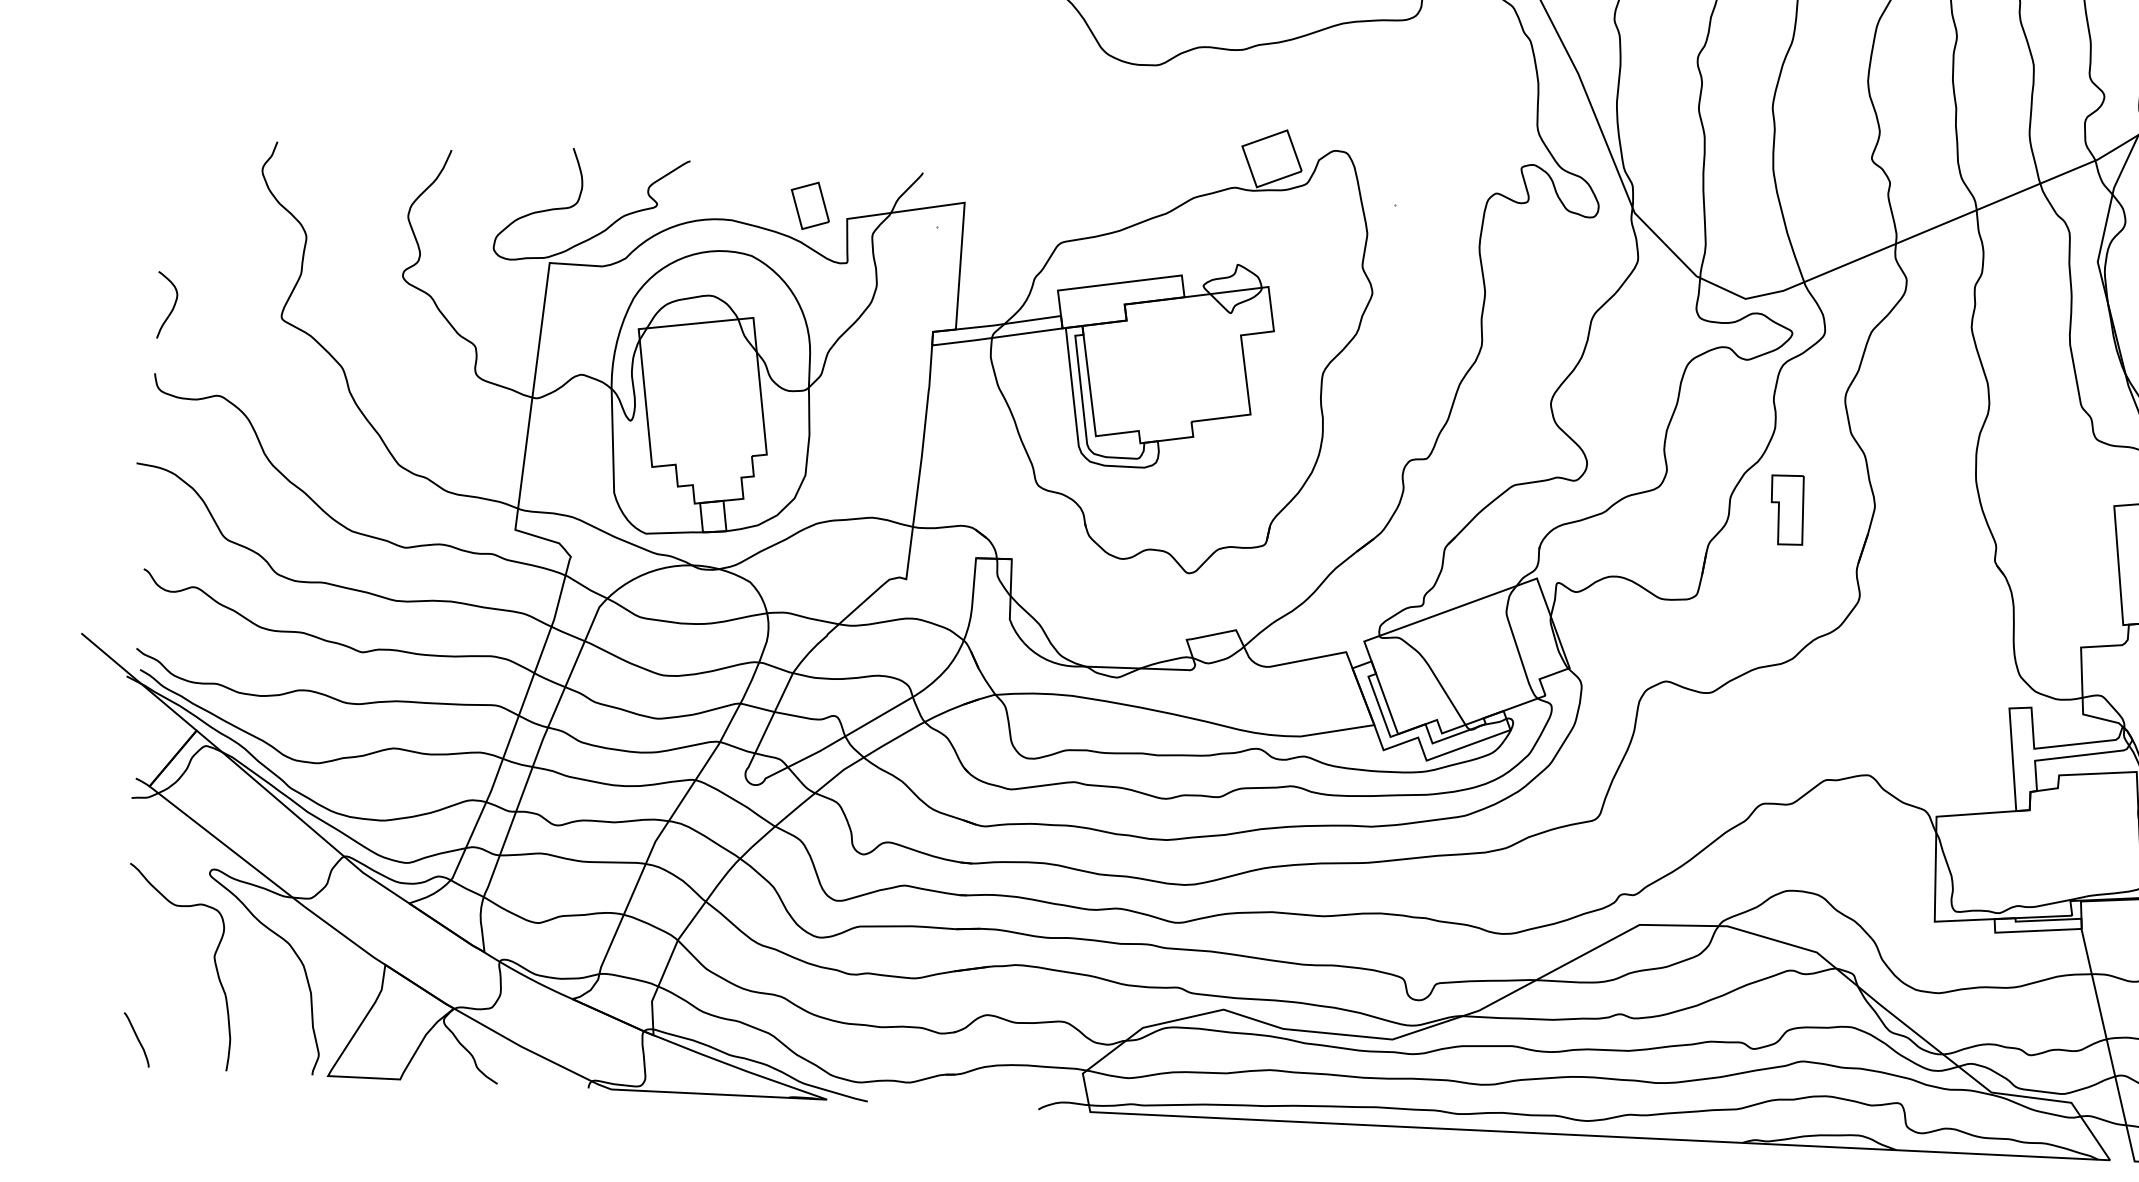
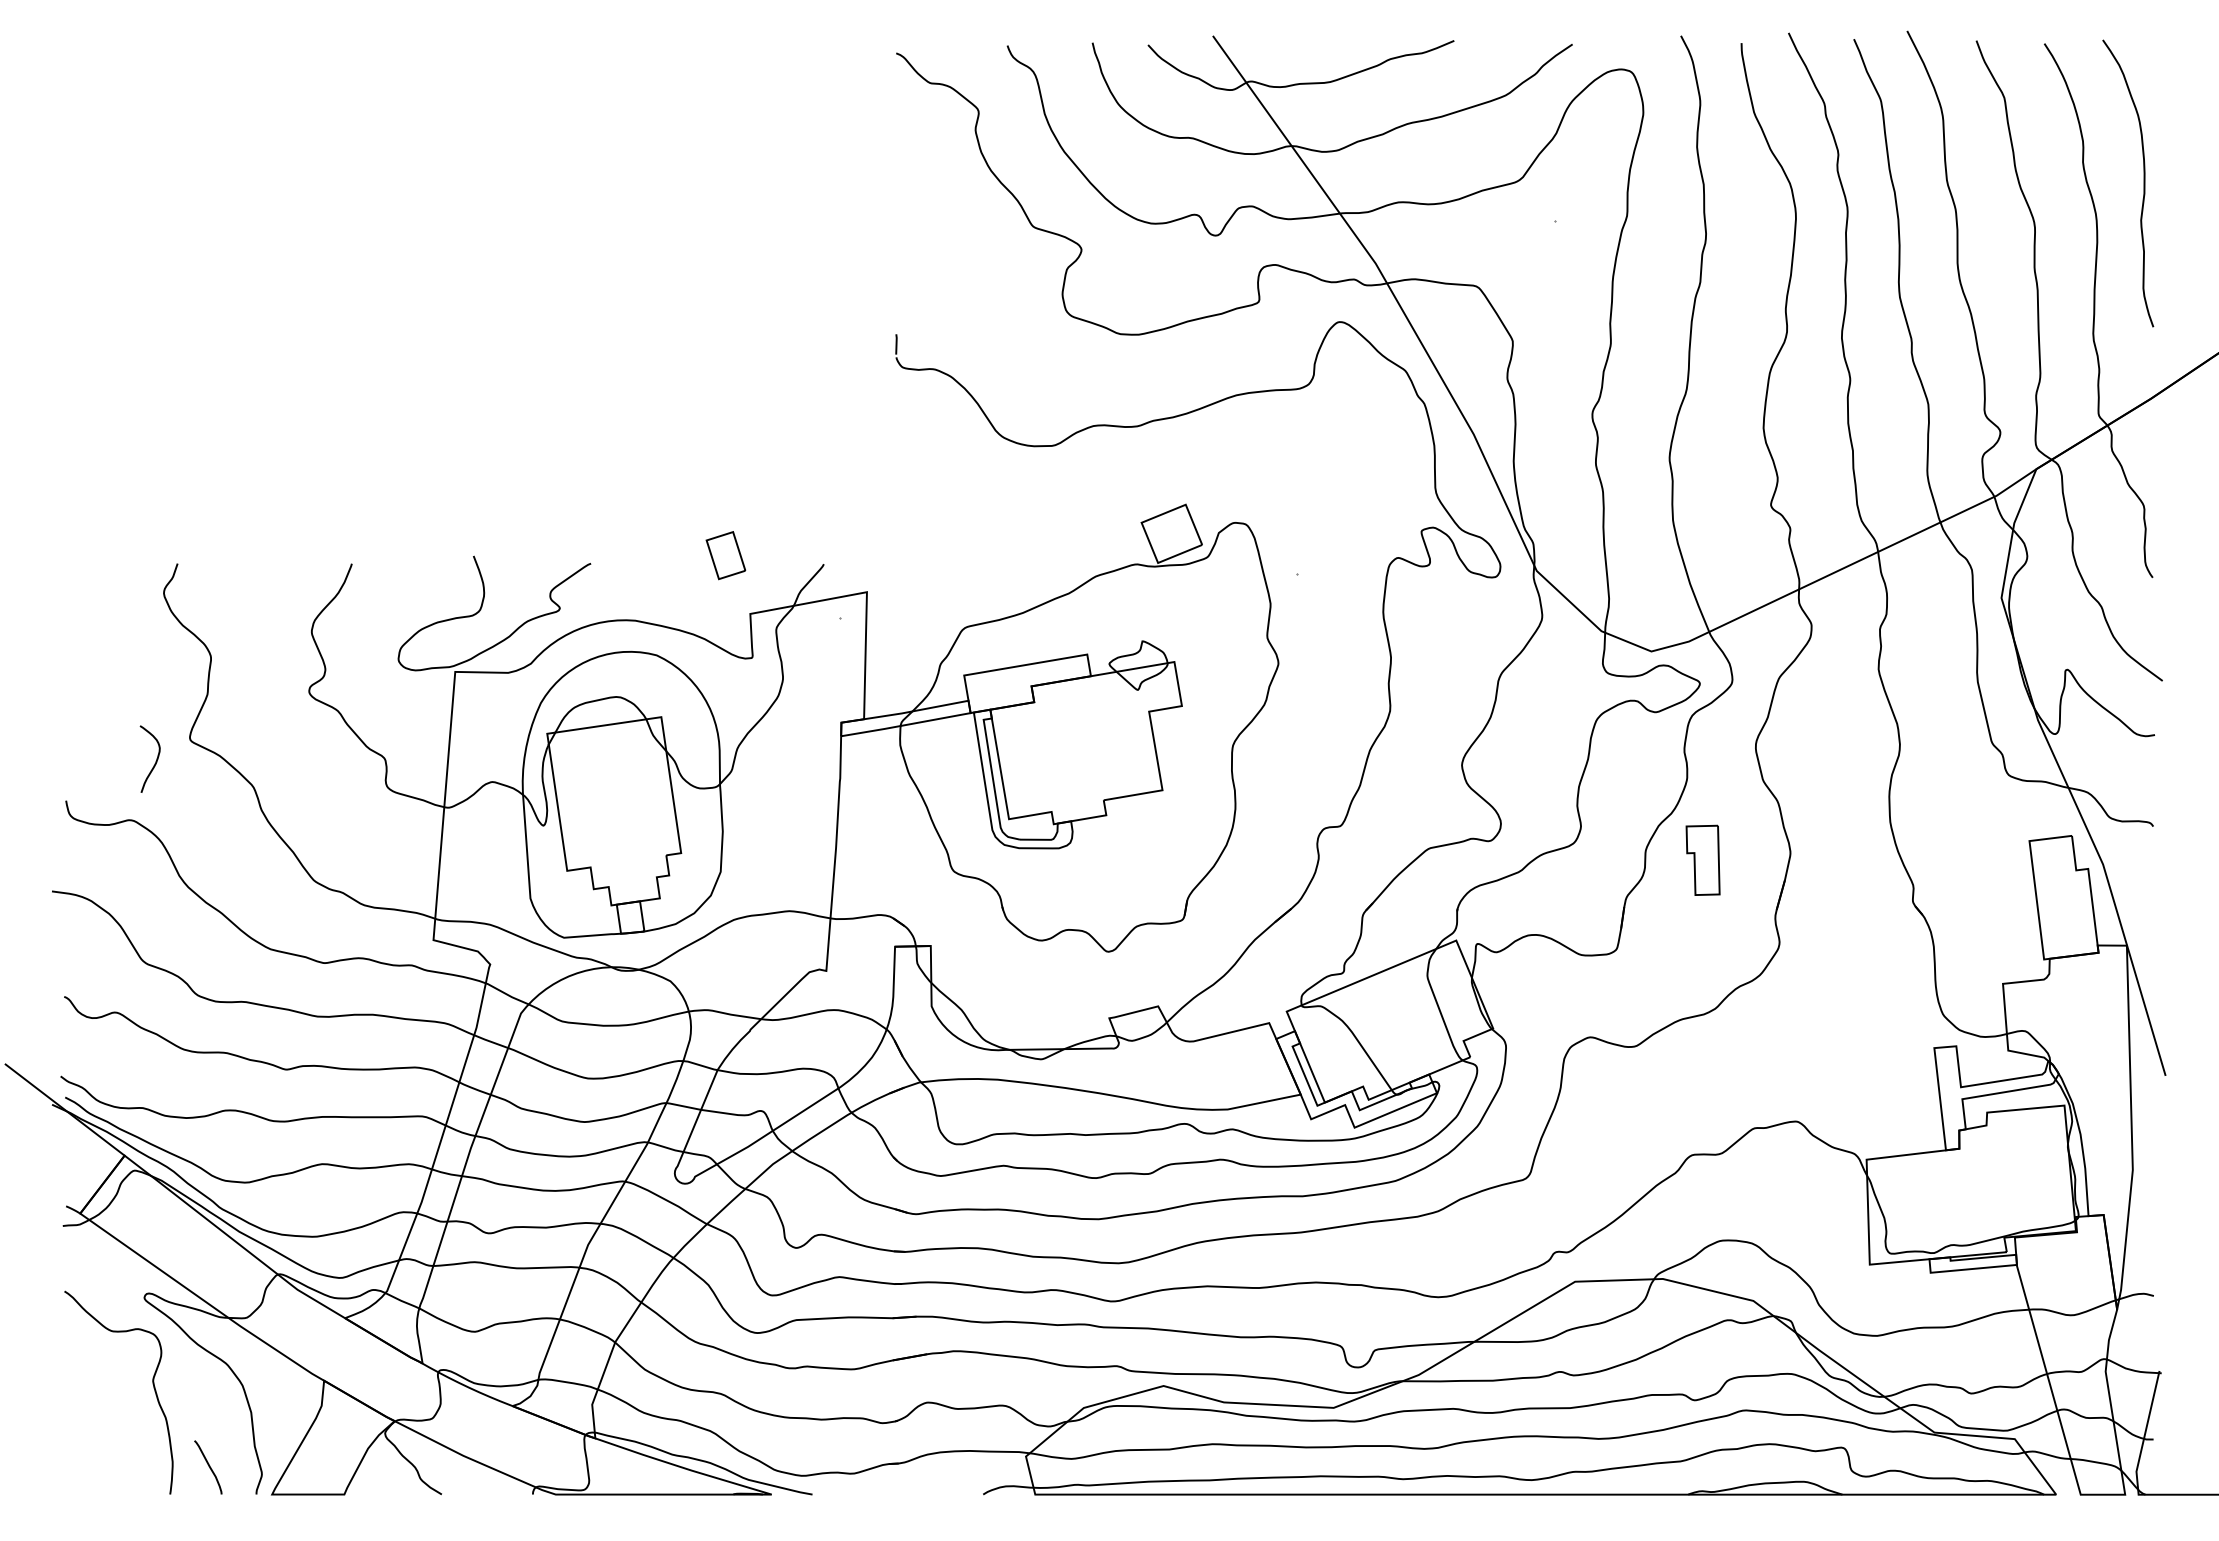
part: (809, 205) -> (725, 555), moved
curve: (172, 307) -> (155, 761), moved
curve: (136, 1039) -> (208, 1466), moved

